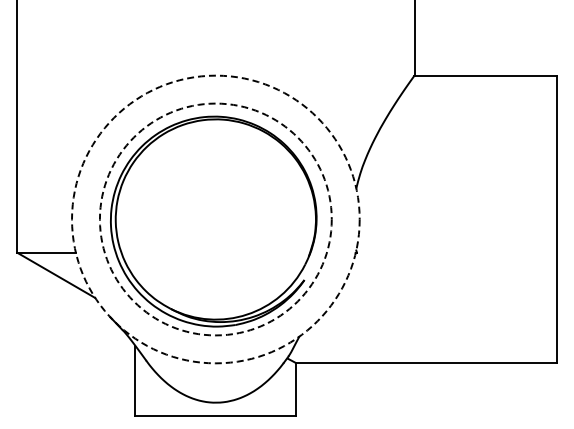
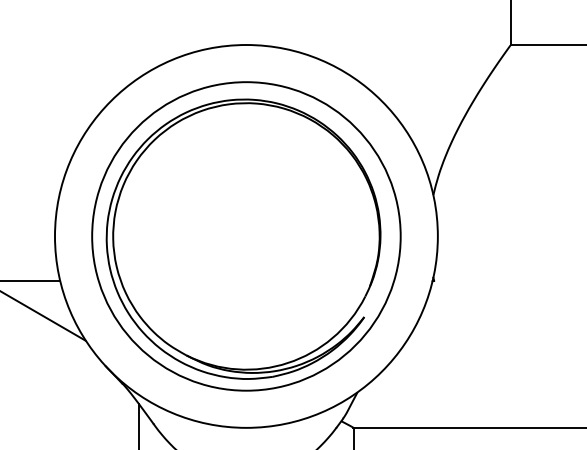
circle: (215, 219) -> (245, 236), dashed -> solid
circle: (215, 219) -> (245, 236), dashed -> solid

